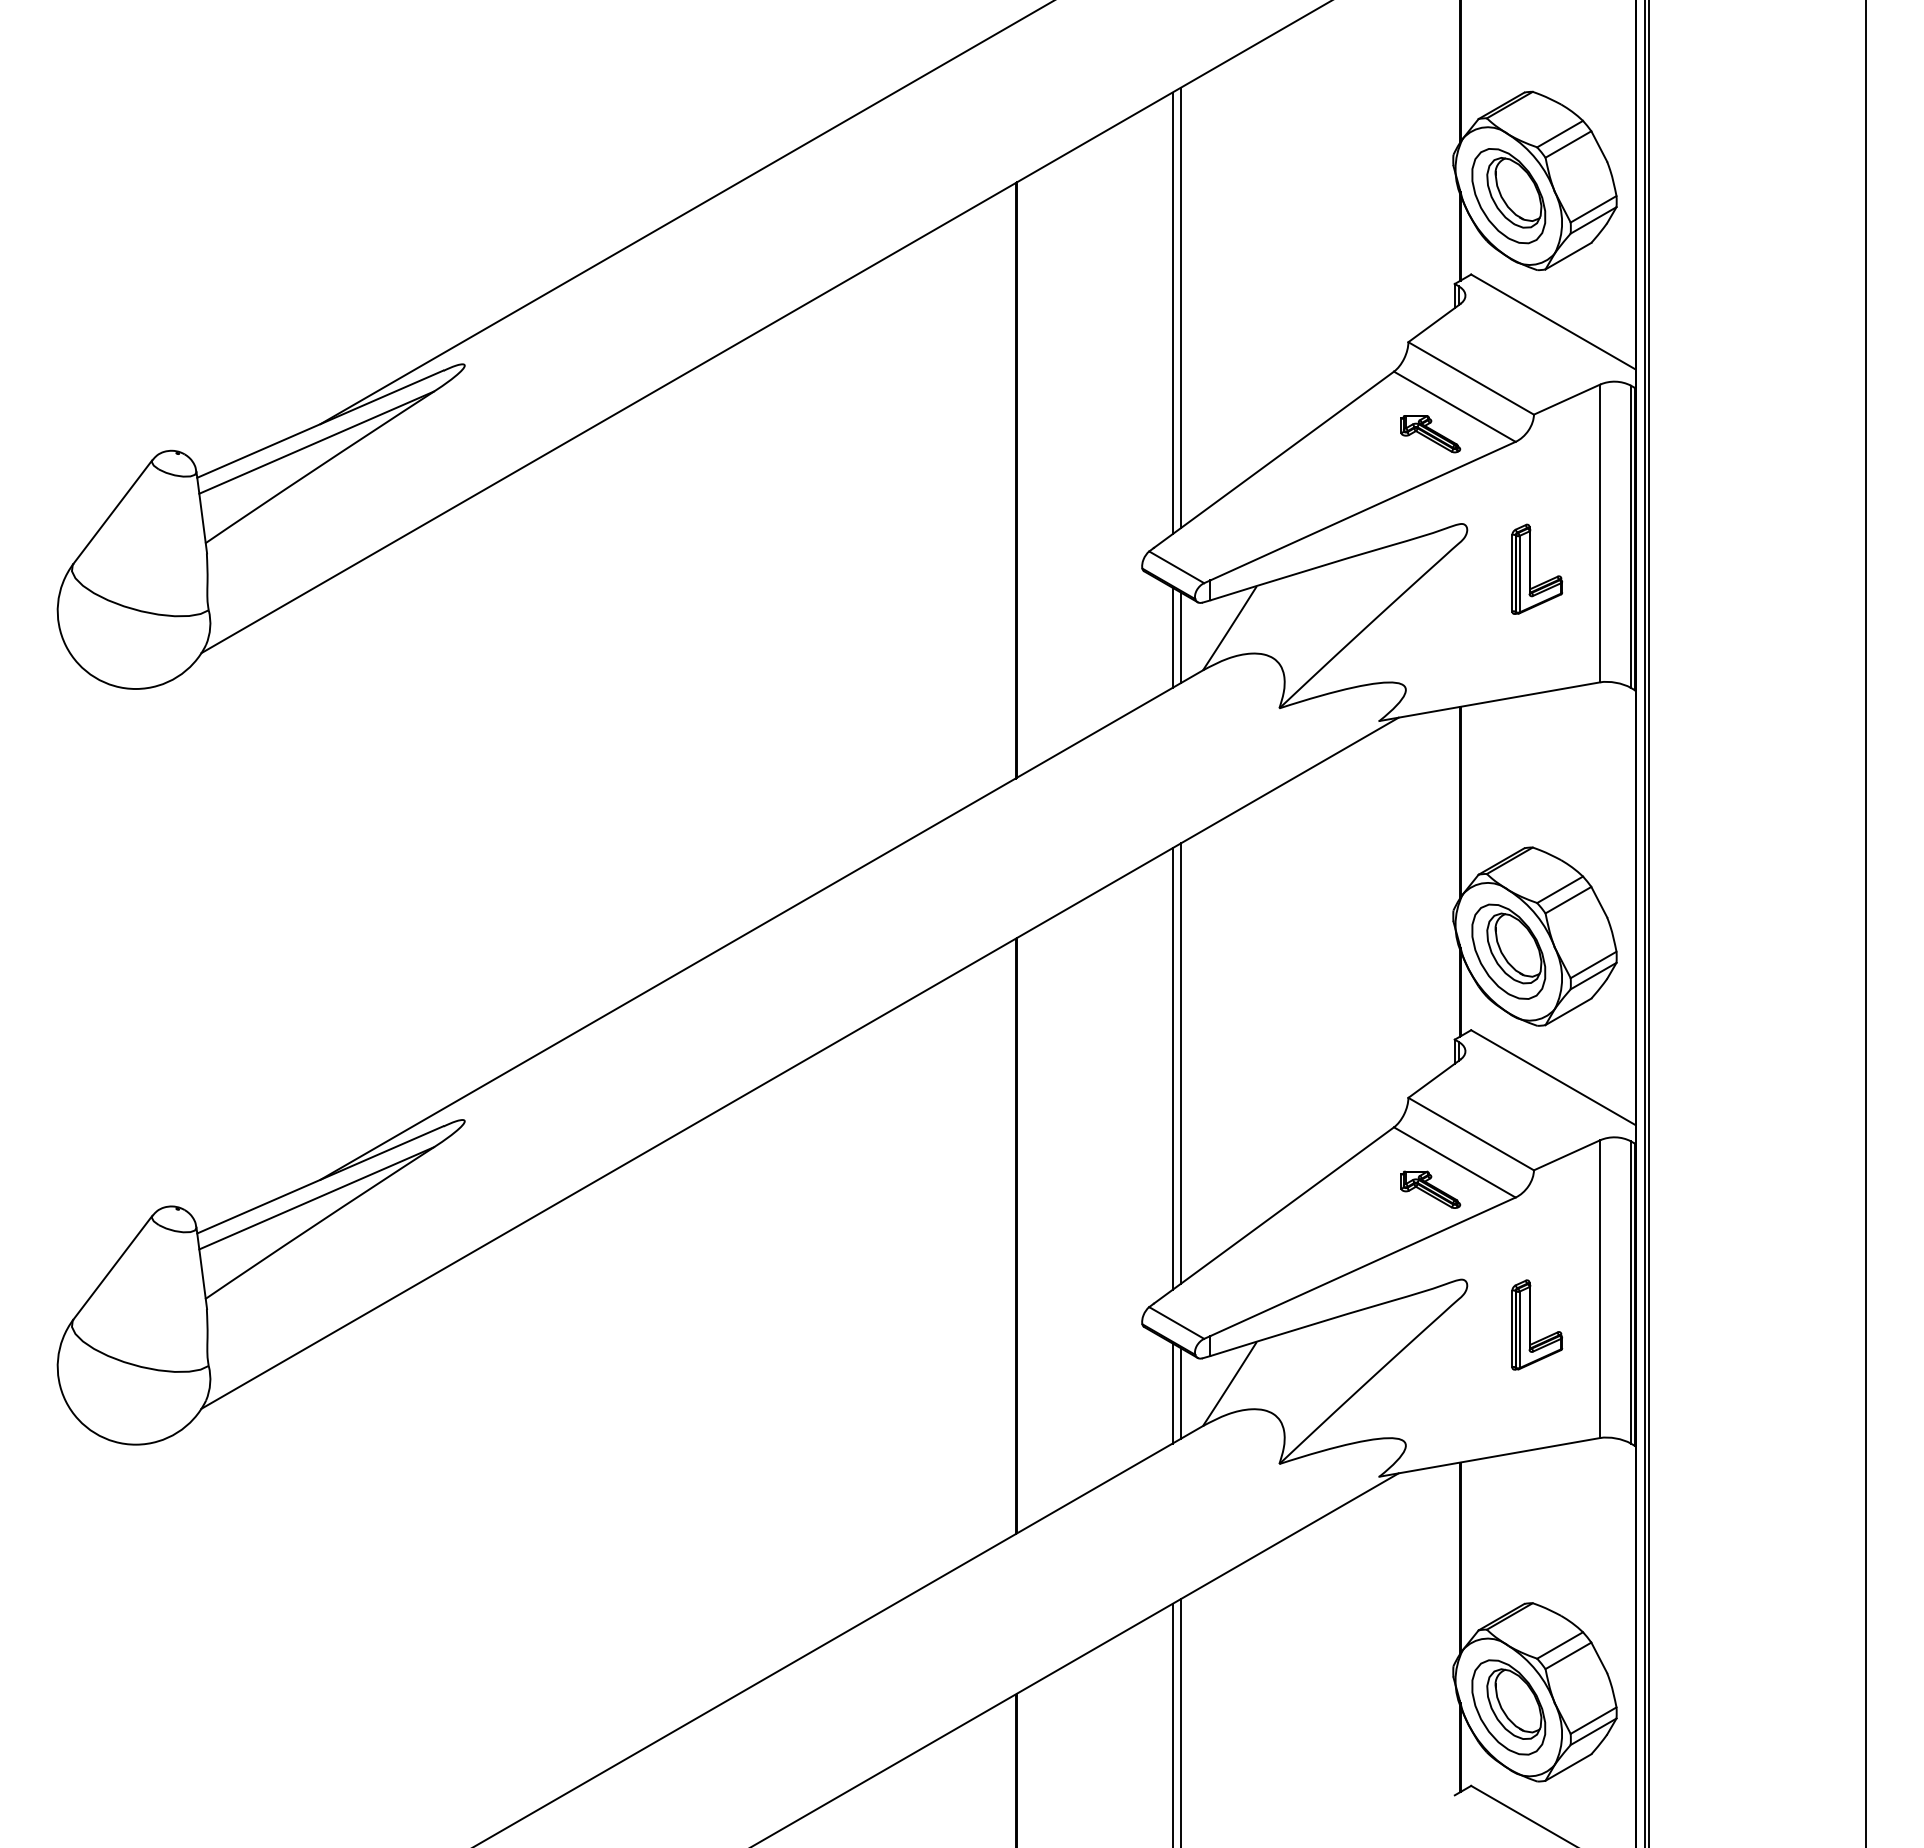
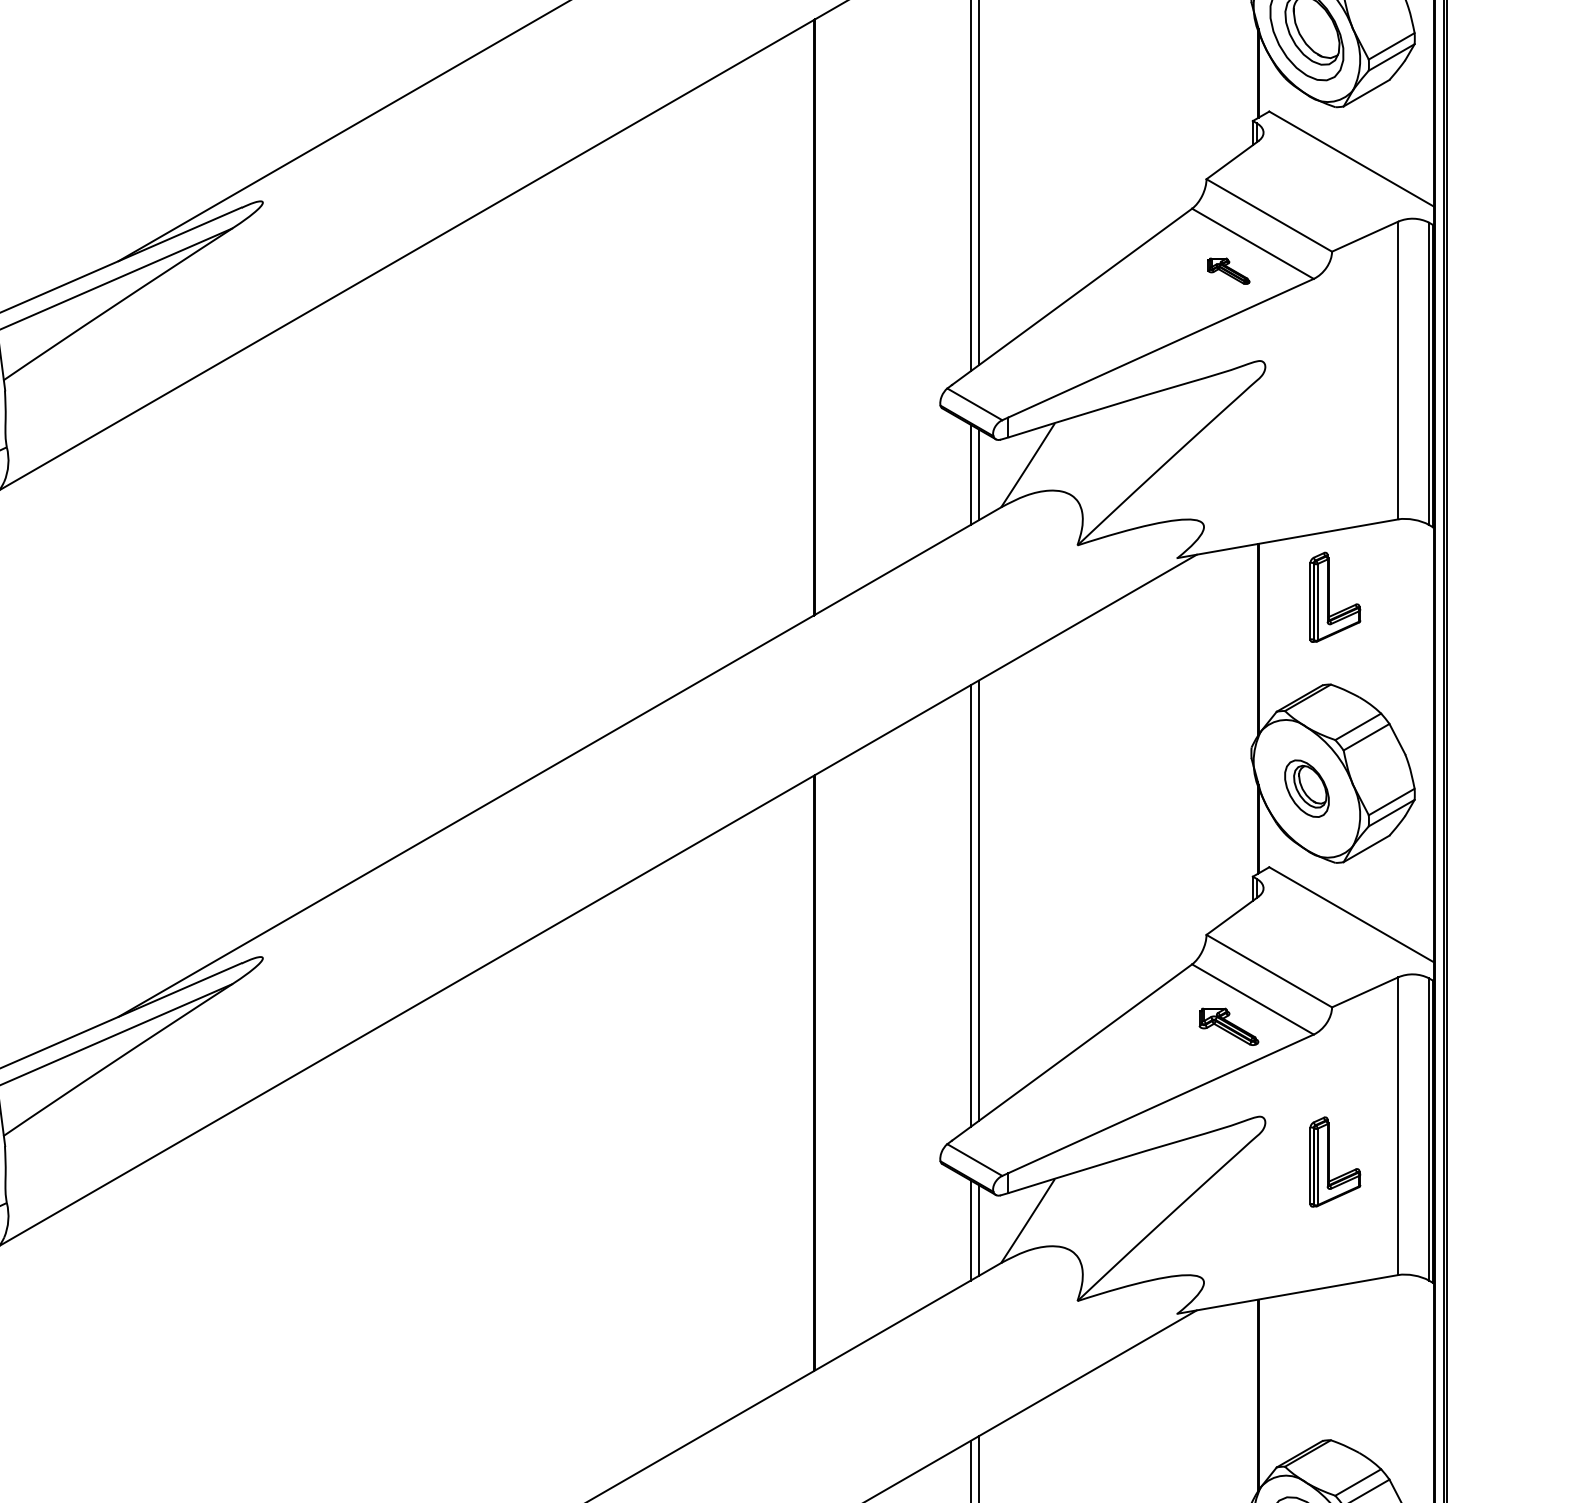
part: (1430, 434) -> (1228, 271), size x0.7
part: (1530, 568) -> (1328, 596), moved
part: (1508, 951) -> (1306, 788), size x0.6

